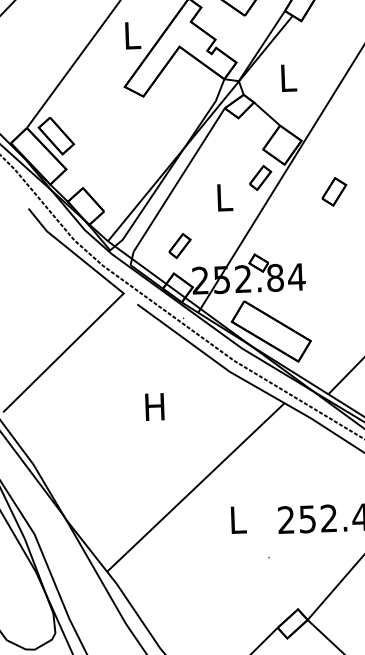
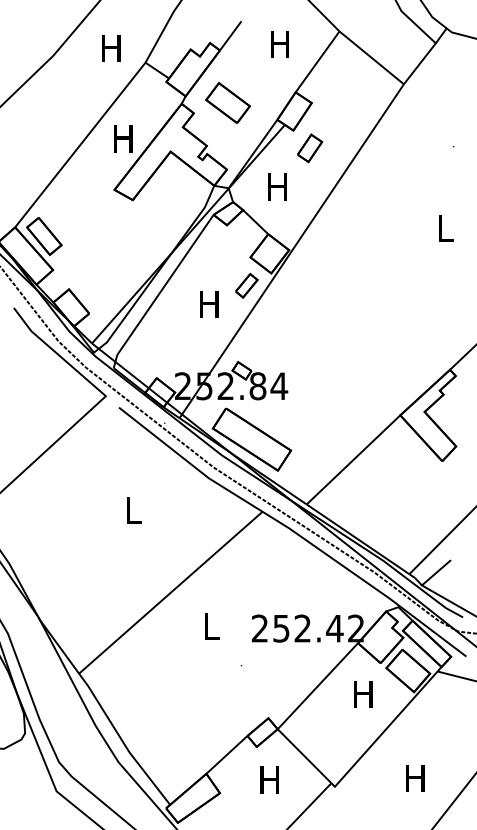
text: (131, 35) -> (123, 138), L -> H
text: (287, 77) -> (277, 186), L -> H
part: (334, 191) -> (310, 148), moved
text: (223, 198) -> (209, 304), L -> H
part: (179, 245) -> (163, 350), removed
text: (154, 406) -> (132, 510), H -> L

